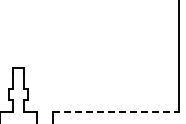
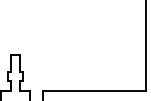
line: (116, 112) -> (94, 91), dashed -> solid

